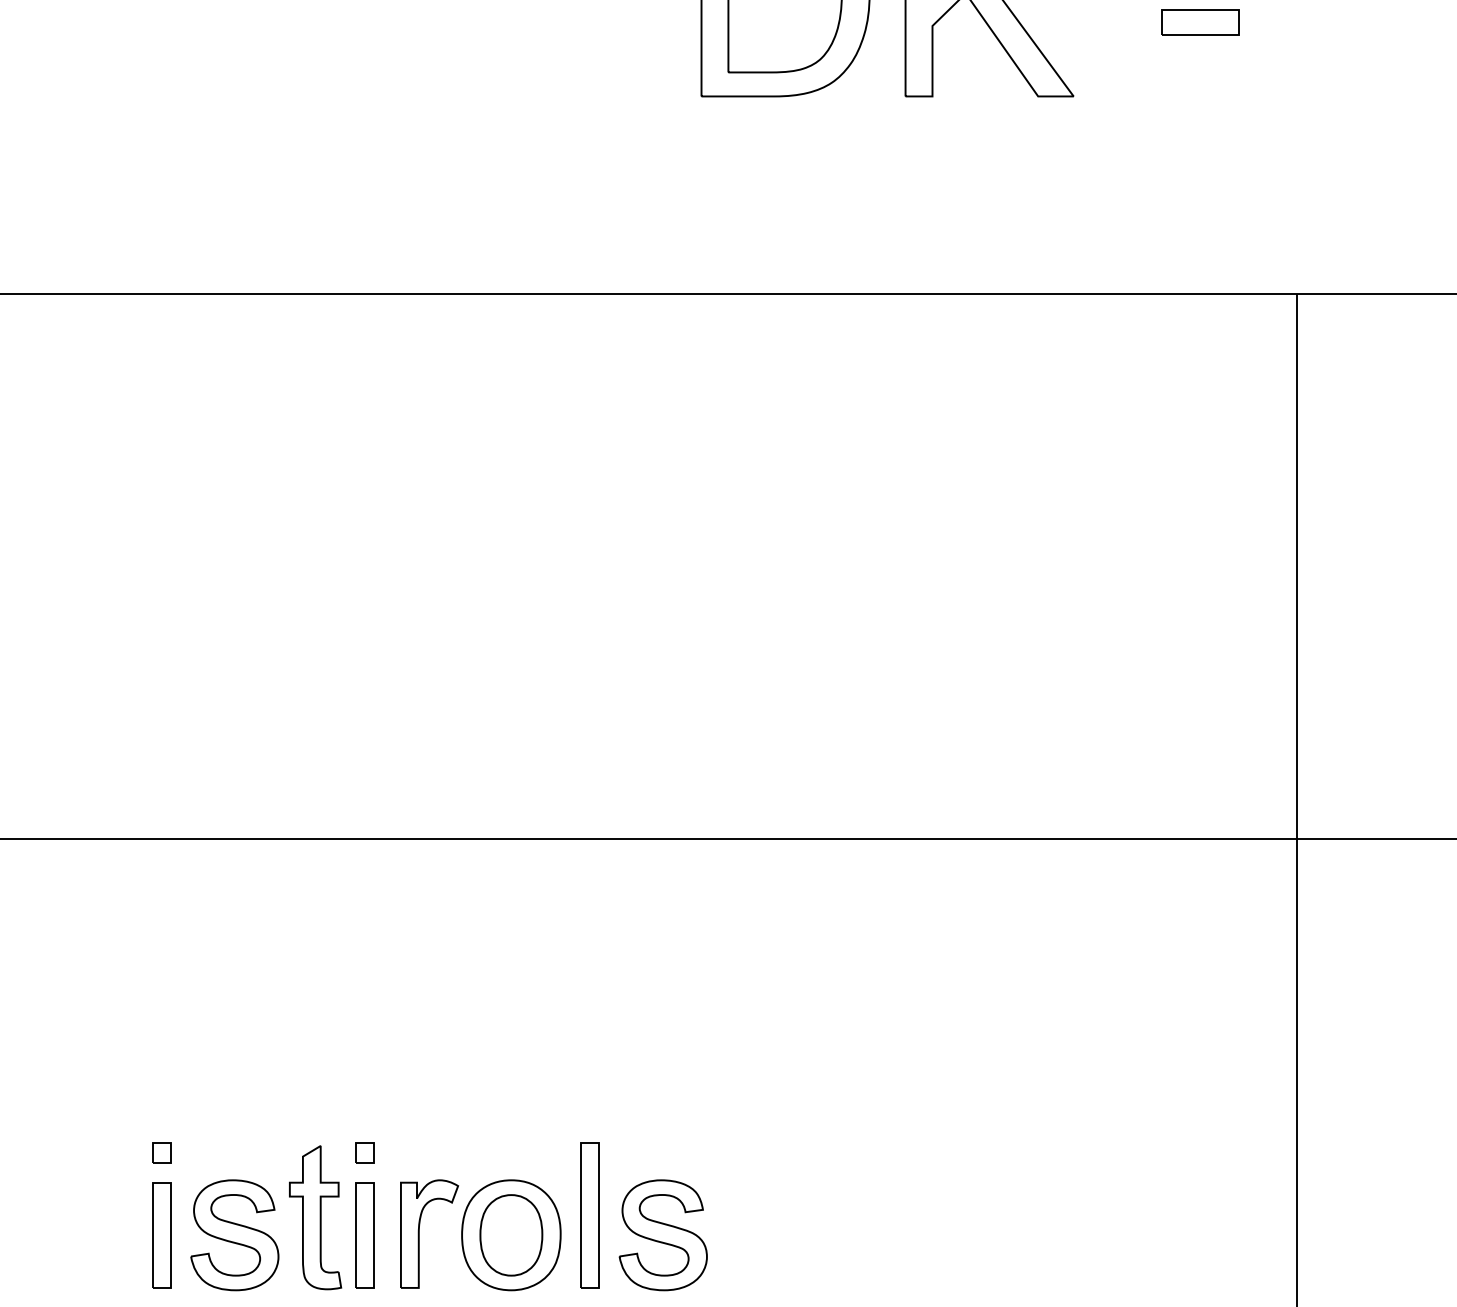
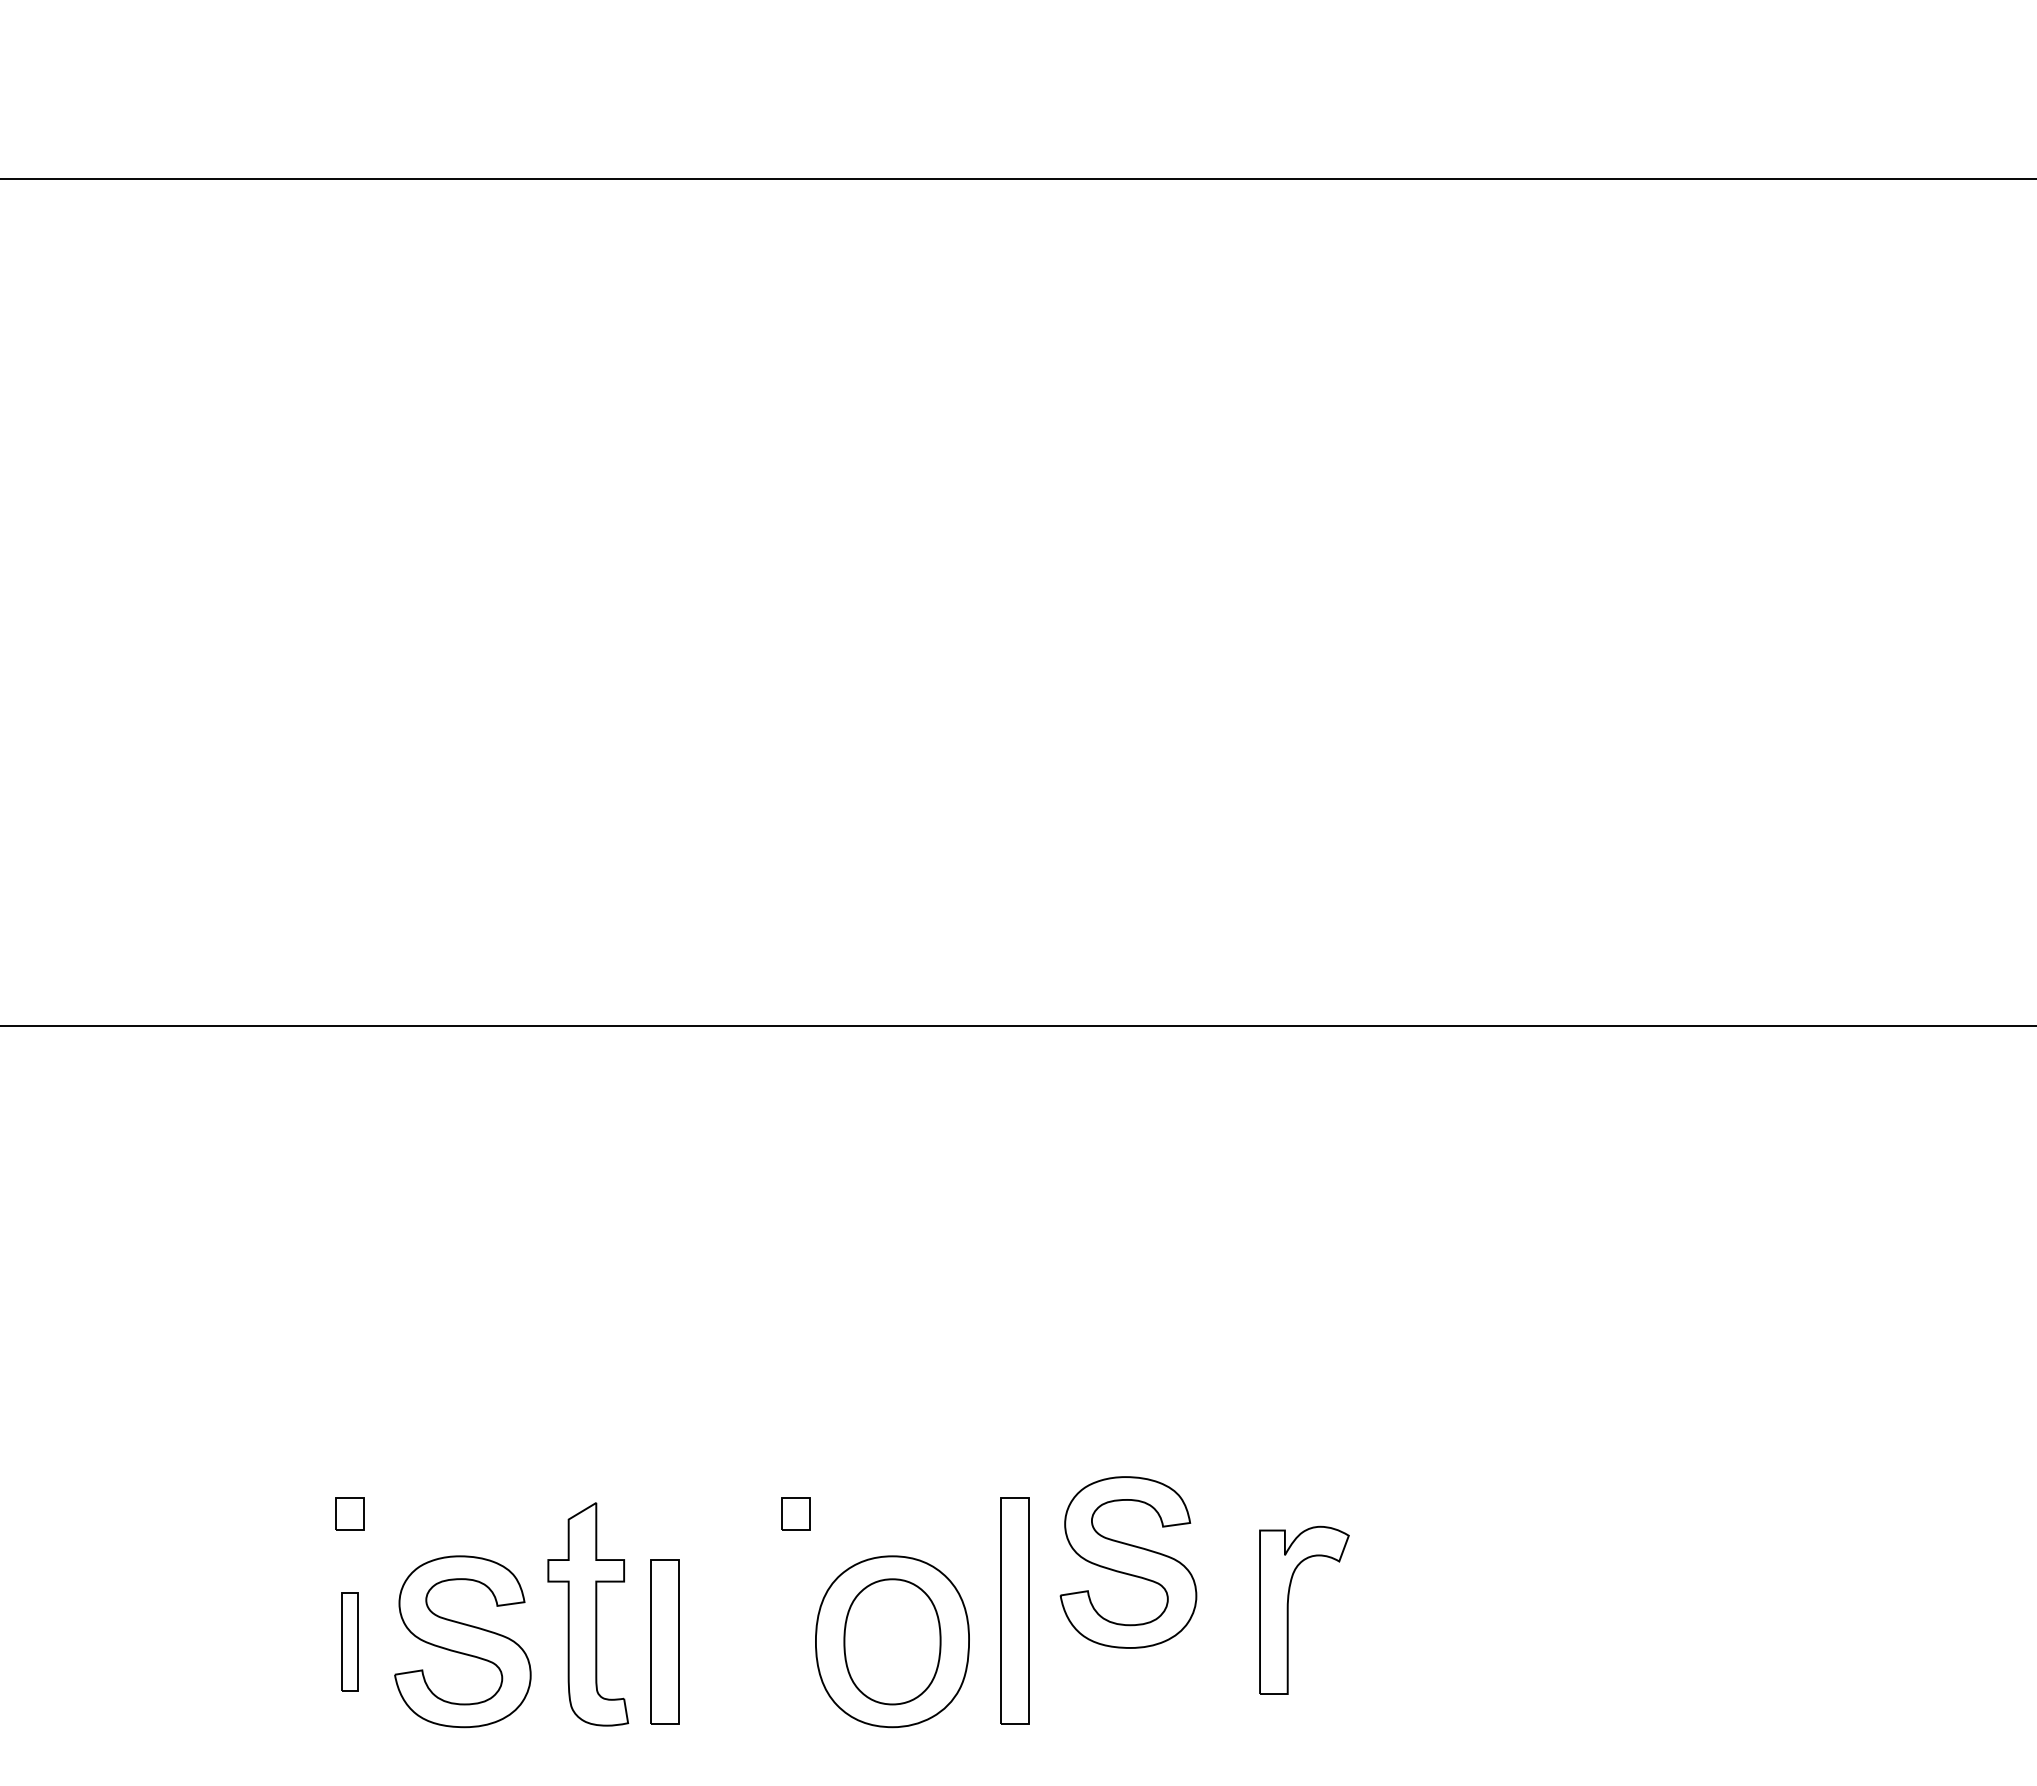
part: (364, 1152) -> (794, 1513), moved
part: (419, 1233) -> (1288, 1609), moved
part: (161, 1235) -> (348, 1642), size x0.6
part: (662, 1235) -> (1127, 1562), moved

